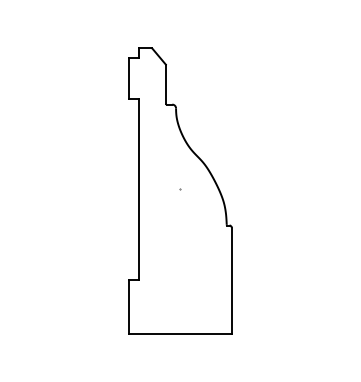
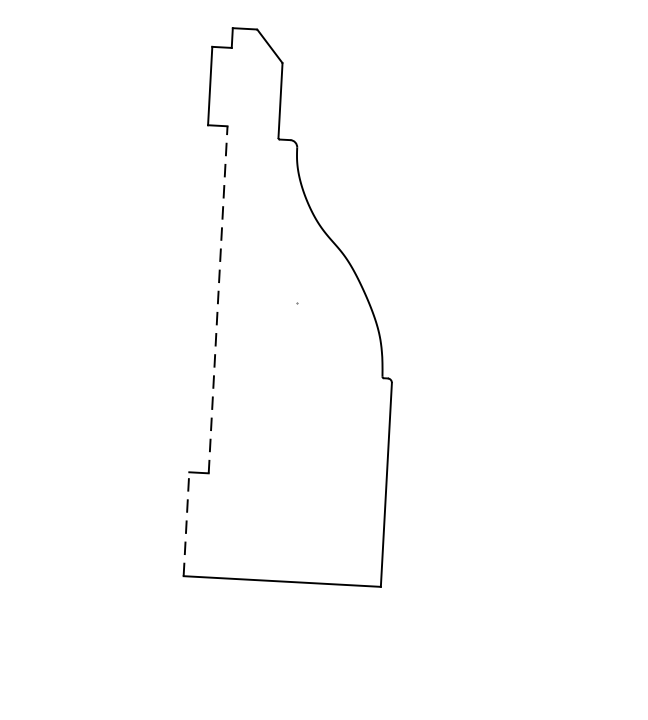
line: (139, 188) -> (218, 297), solid -> dashed
line: (129, 306) -> (187, 523), solid -> dashed

